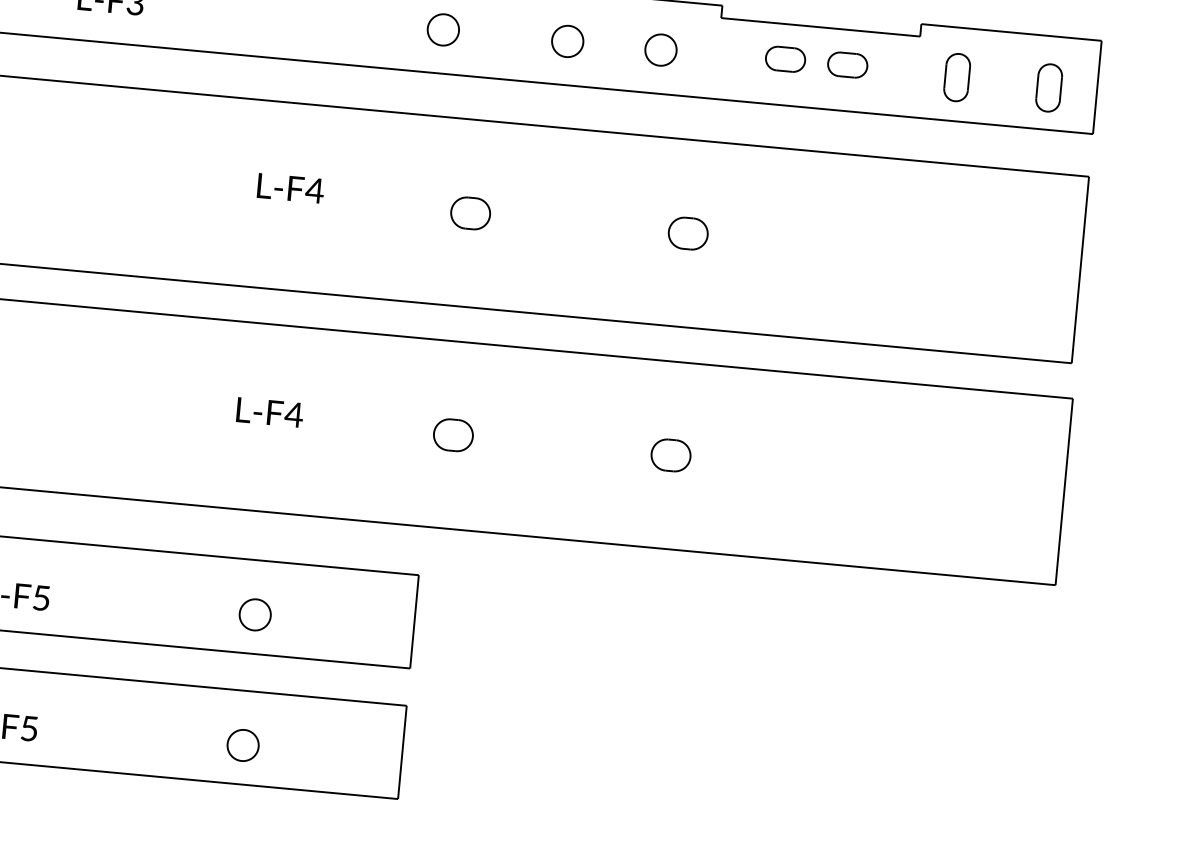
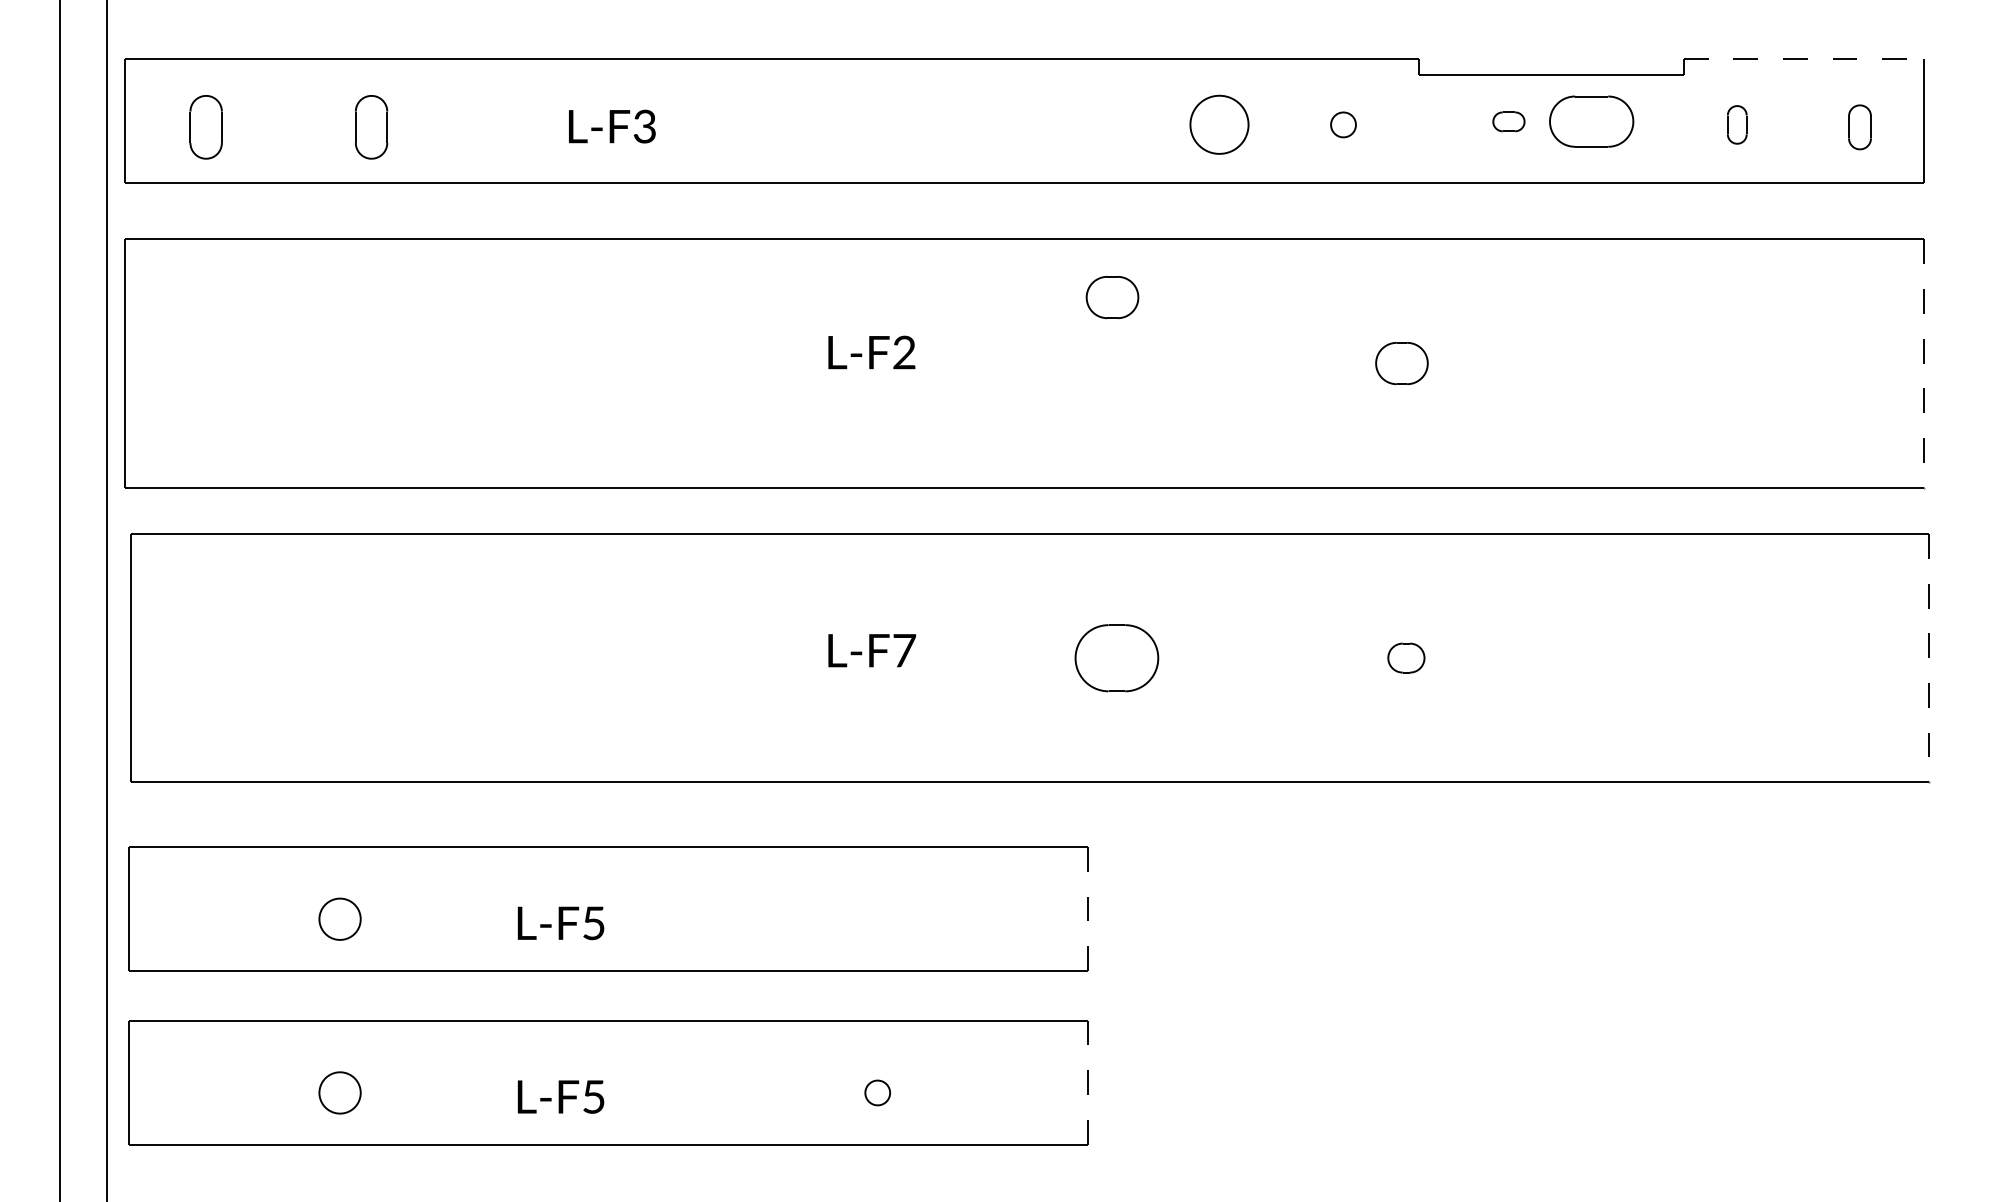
part: (442, 29) -> (1053, 124), removed
line: (1011, 32) -> (1803, 58), solid -> dashed
part: (567, 41) -> (1219, 124), size x1.4
part: (660, 49) -> (1343, 124), size x0.6
part: (785, 59) -> (1508, 121), size x0.6
part: (847, 64) -> (1591, 121), size x1.6
part: (956, 77) -> (1736, 124), size x0.6
part: (1048, 88) -> (1859, 127), size x0.7
text: (314, 190) -> (903, 352), L-F4 -> L-F2
part: (470, 213) -> (1112, 297), moved
line: (1080, 270) -> (1923, 364), solid -> dashed
text: (293, 414) -> (903, 650), L-F4 -> L-F7
part: (453, 434) -> (1116, 657), size x1.6
part: (671, 454) -> (1406, 657), size x0.7
line: (1064, 492) -> (1929, 658), solid -> dashed
part: (255, 614) -> (877, 918), removed
line: (414, 622) -> (1088, 909), solid -> dashed
part: (243, 745) -> (877, 1092), size x0.6
line: (402, 753) -> (1088, 1083), solid -> dashed

